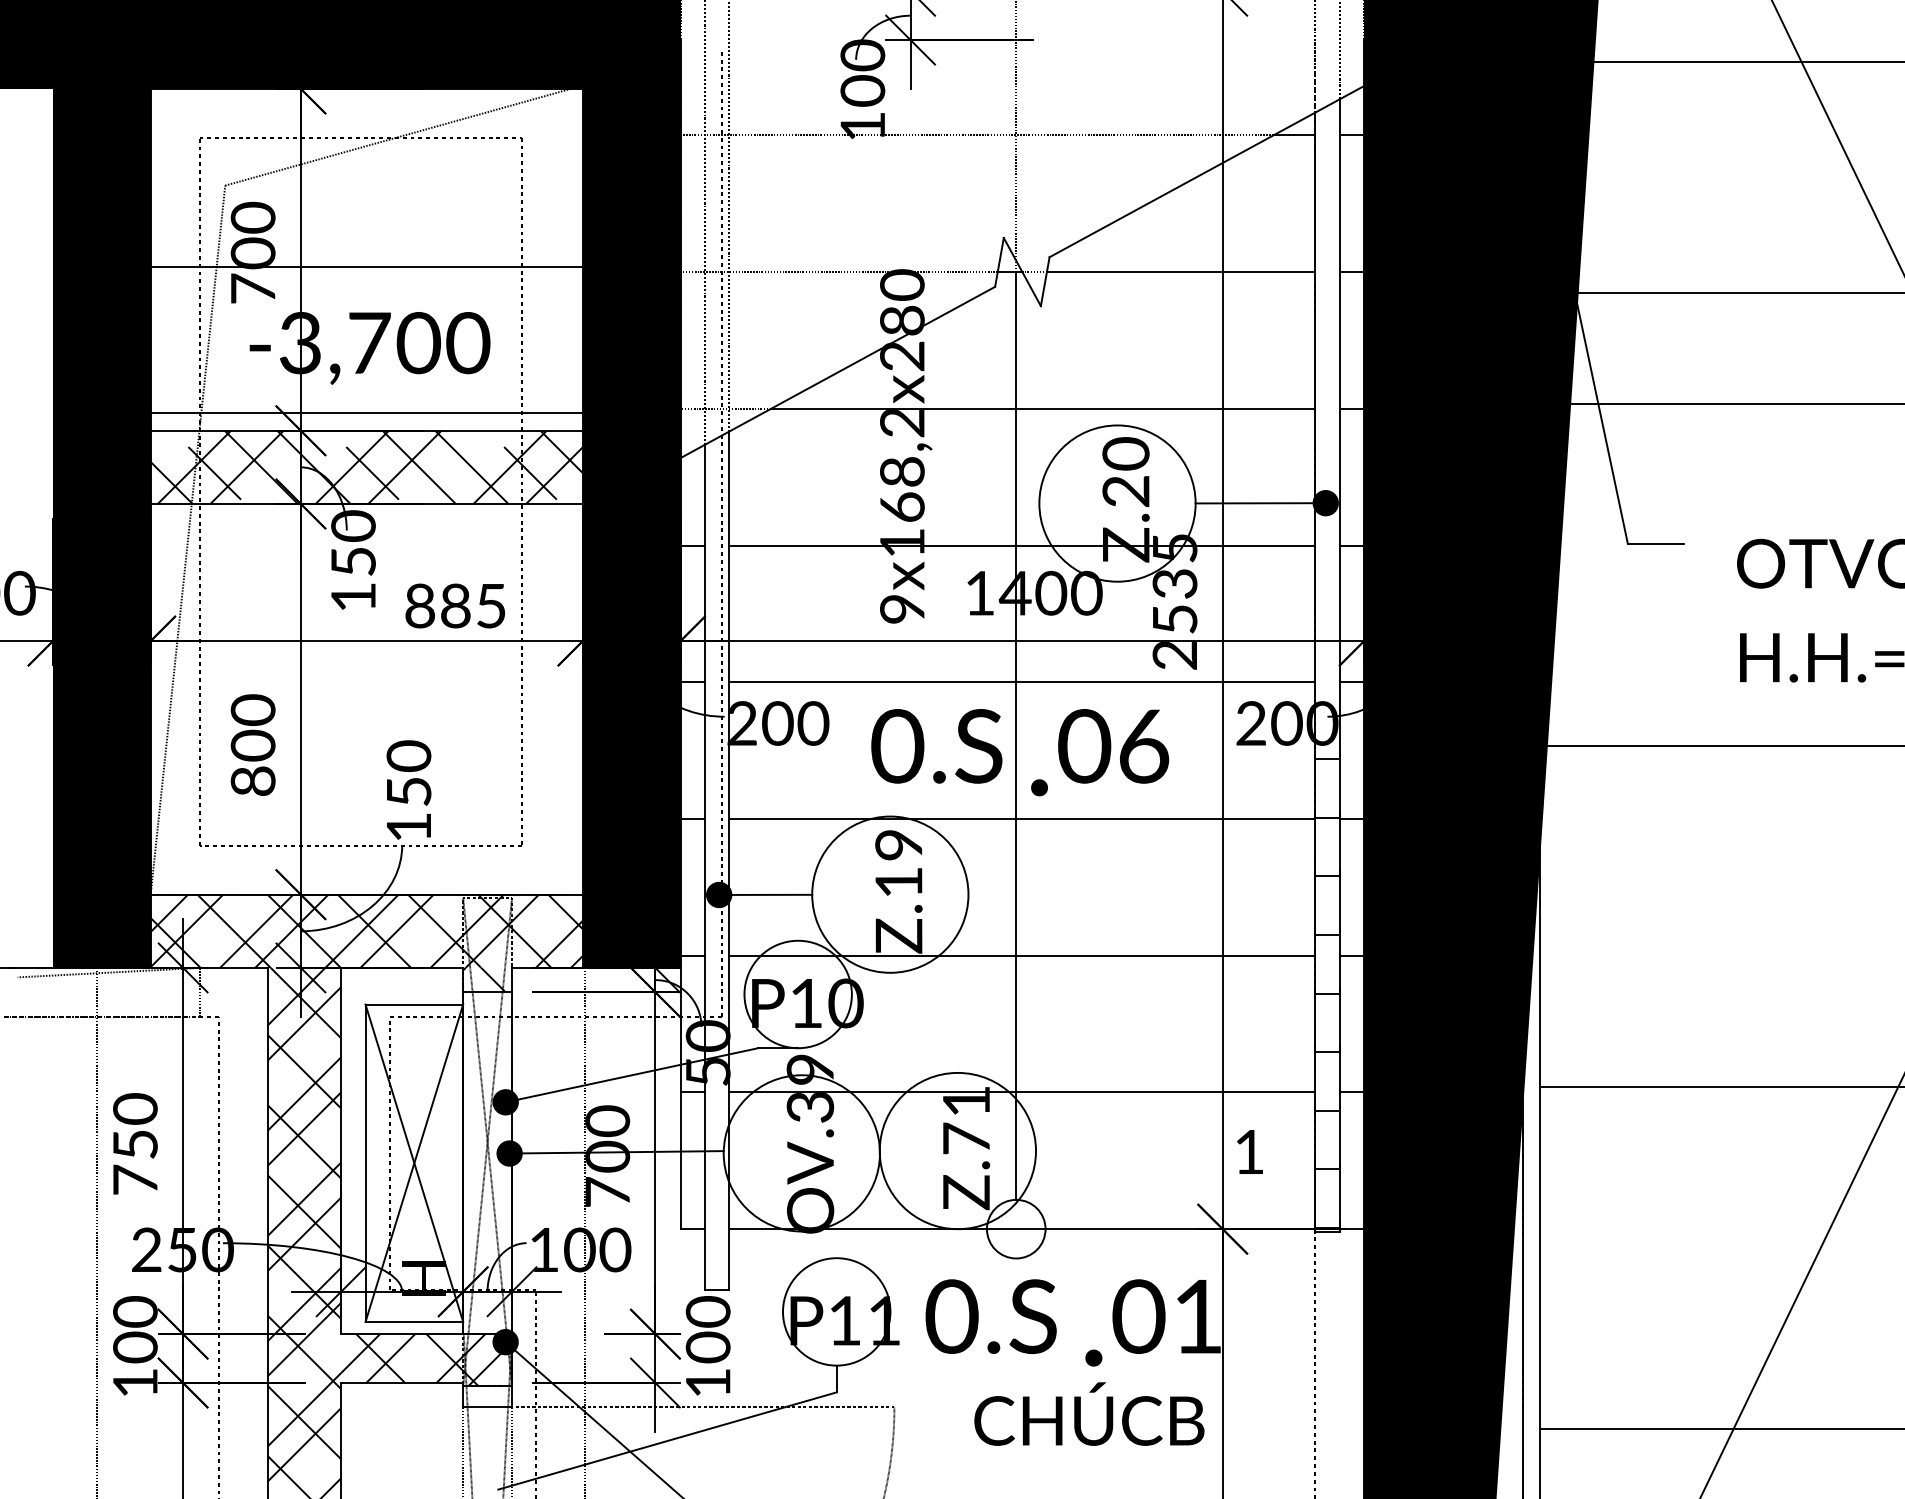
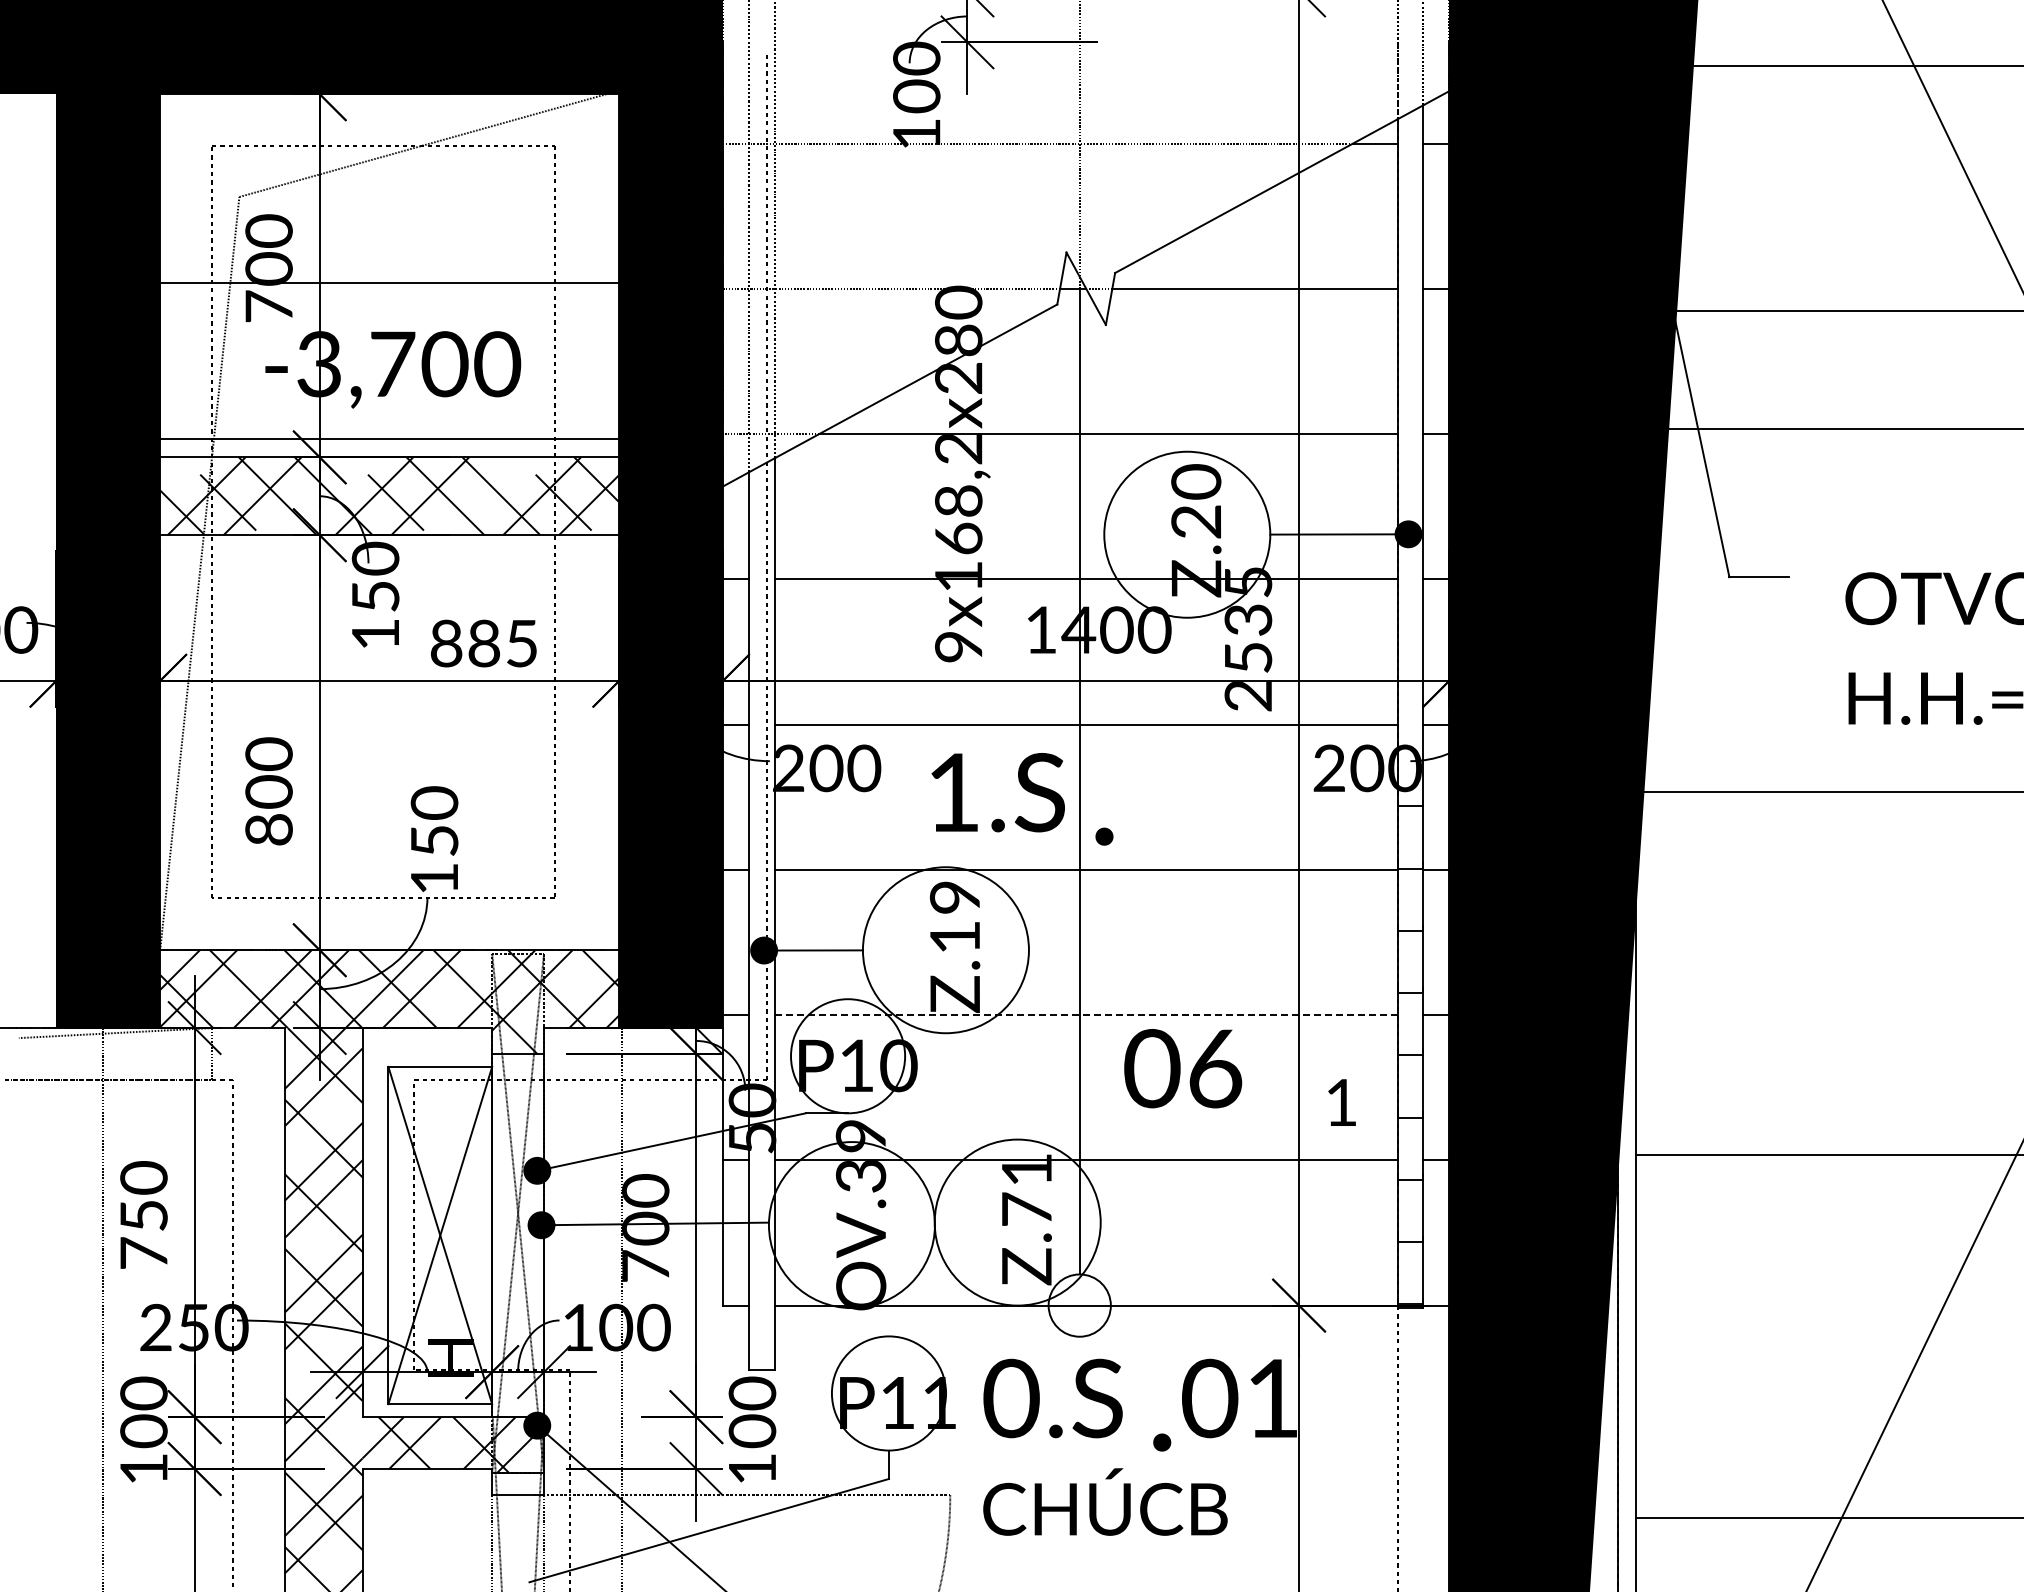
text: (897, 746) -> (953, 792), 0.S -> 1.S
text: (1113, 746) -> (1183, 1068), moved
line: (1021, 956) -> (1085, 1015), solid -> dashed
text: (1249, 1151) -> (1341, 1102), moved
text: (1089, 1413) -> (1105, 1501), moved

